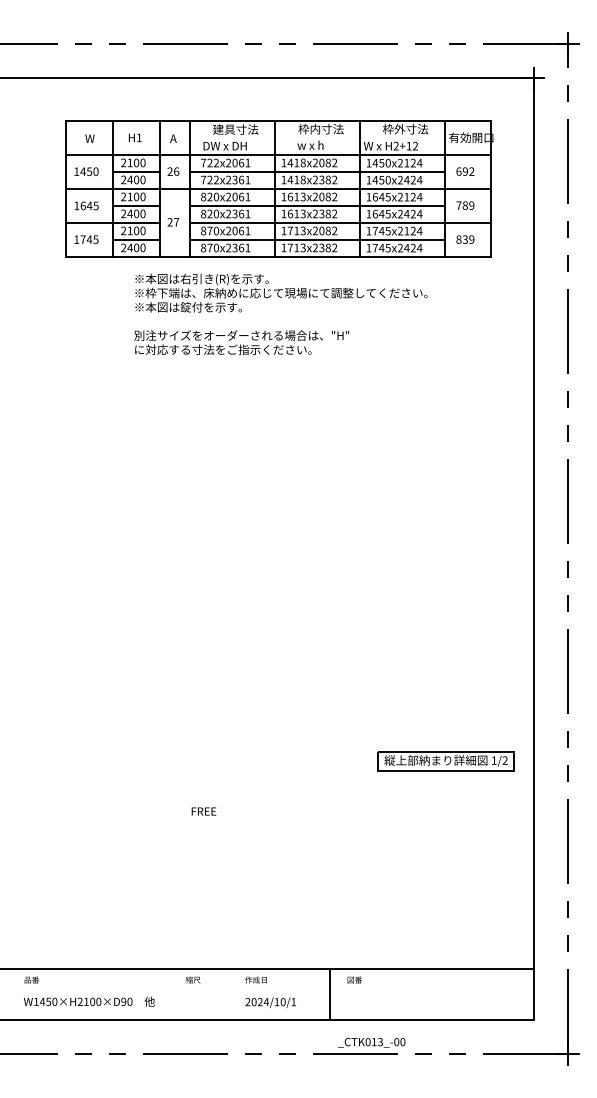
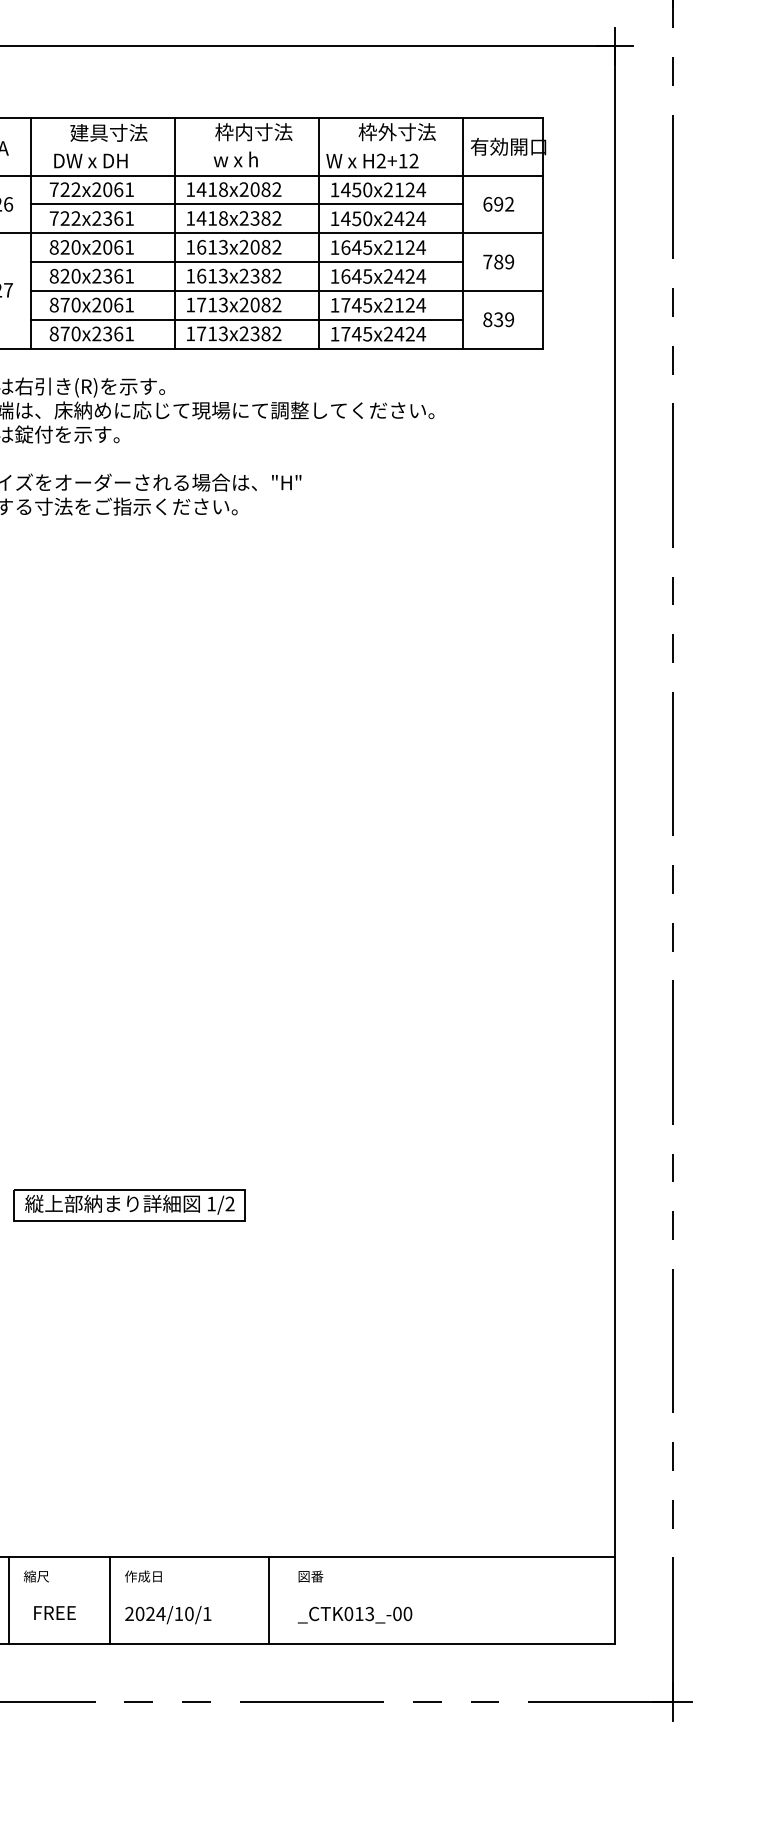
part: (445, 761) -> (128, 1205), moved
text: (203, 811) -> (54, 1612), moved
line: (176, 993) -> (8, 1599), added
line: (236, 993) -> (110, 1599), added
text: (371, 1042) -> (354, 1614), moved

